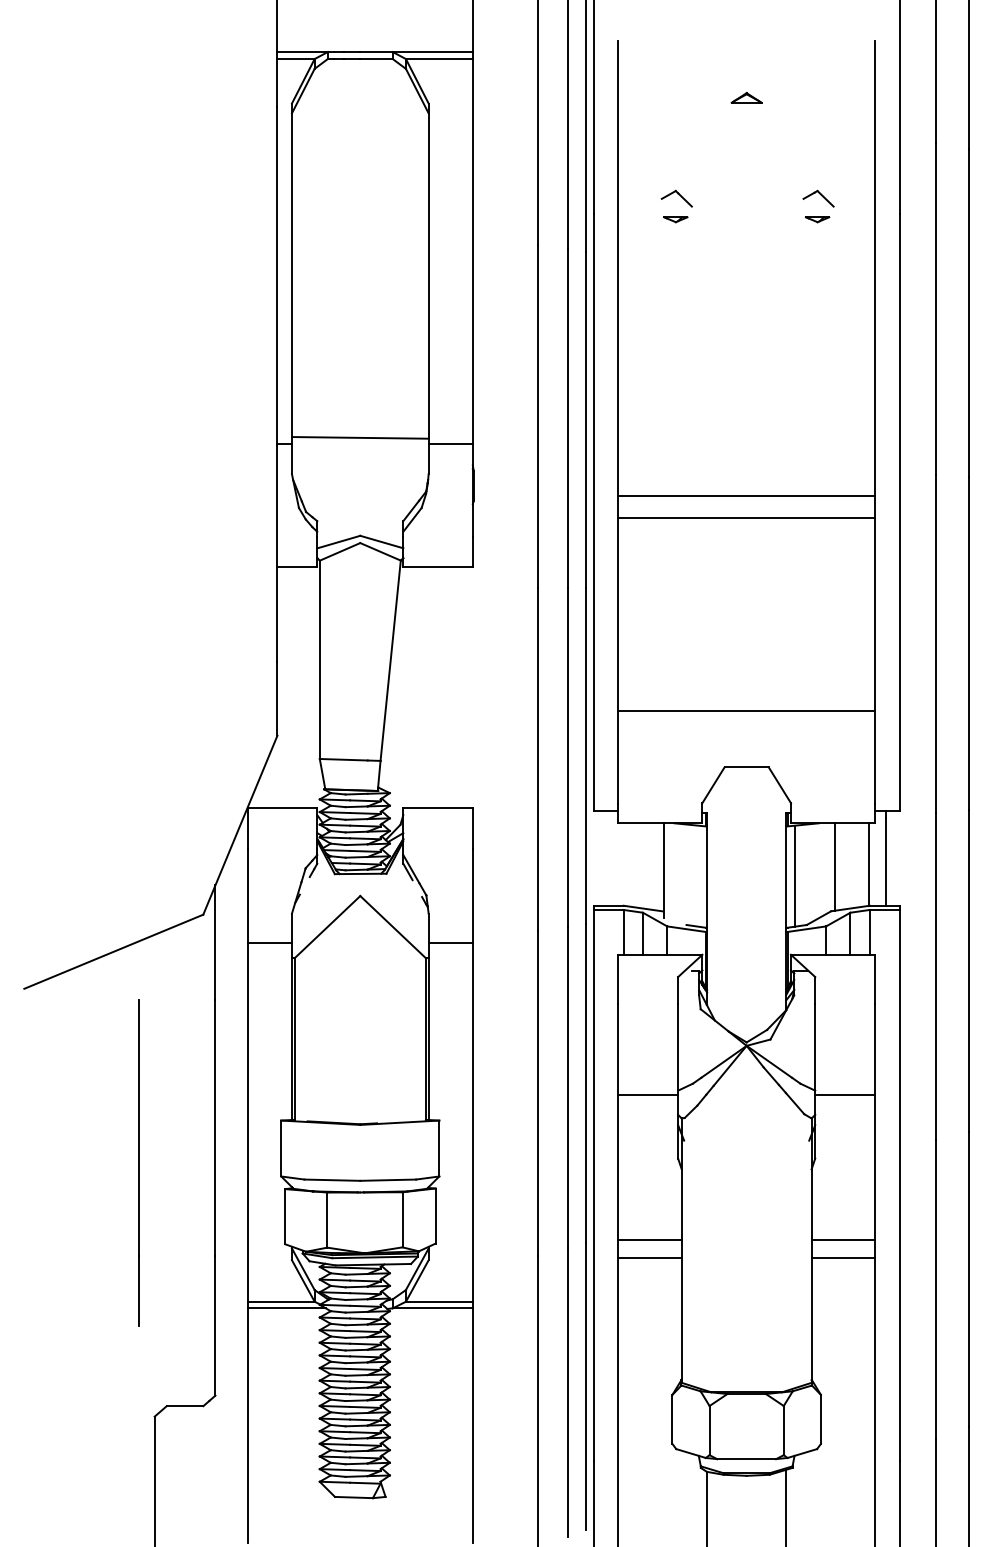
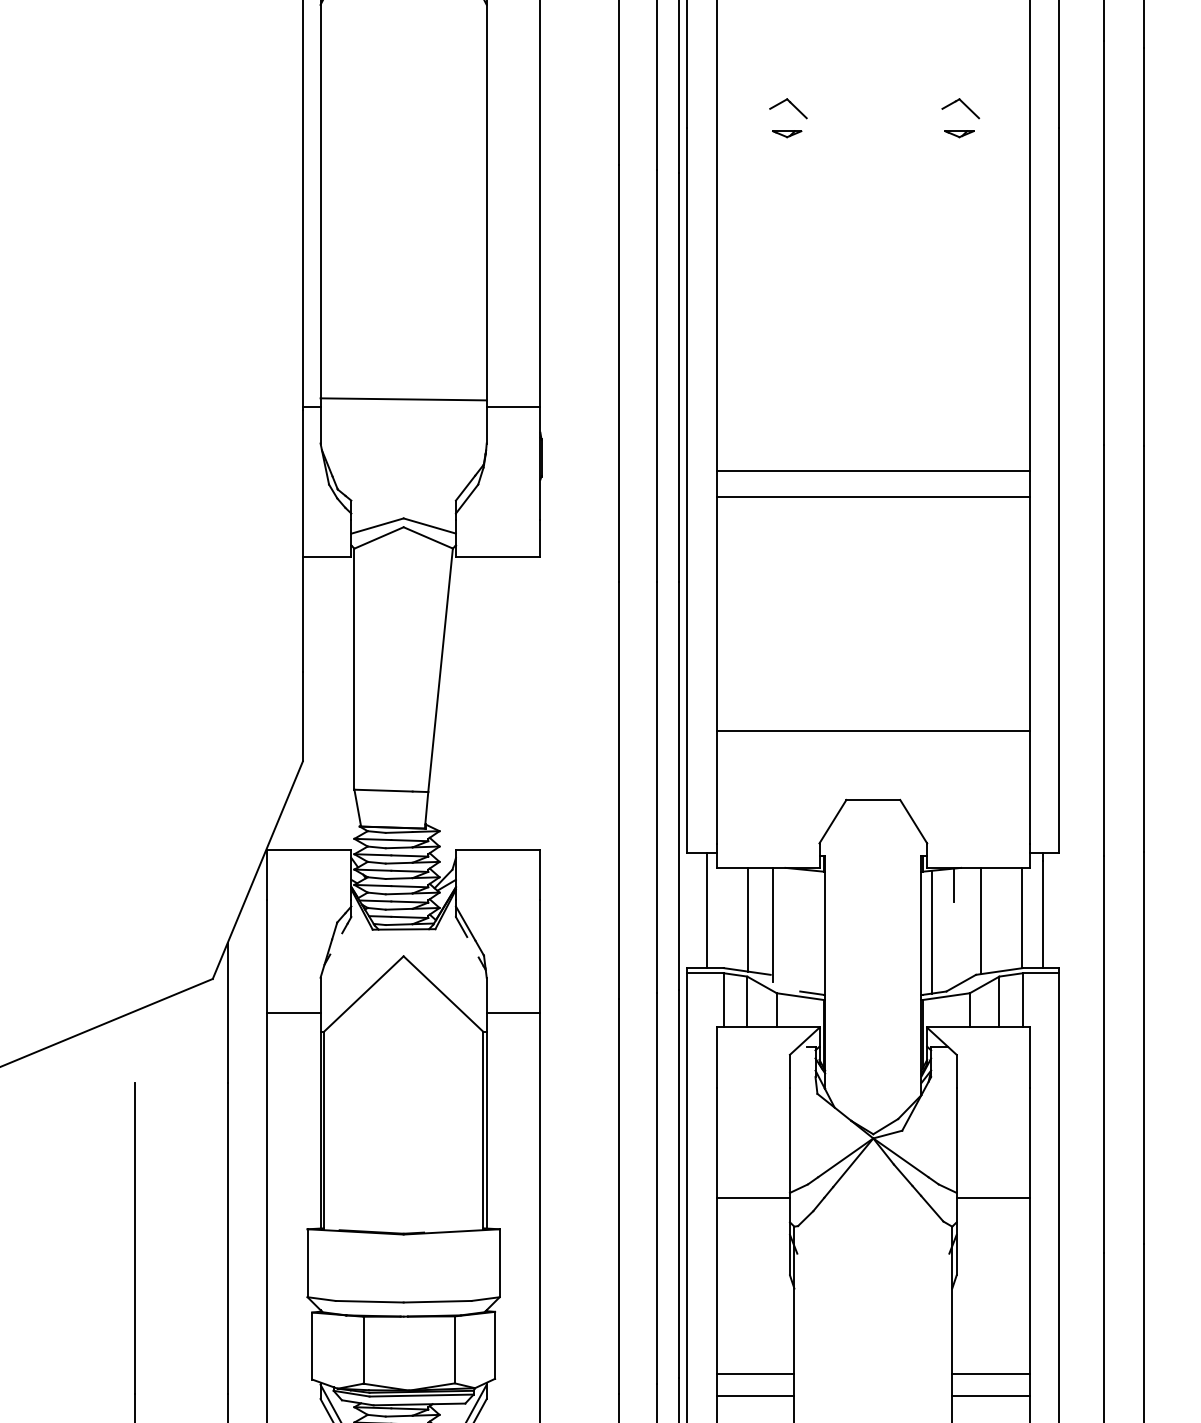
line: (813, 837) -> (954, 885), added
line: (610, 858) -> (707, 910), added
line: (643, 865) -> (747, 919), added

